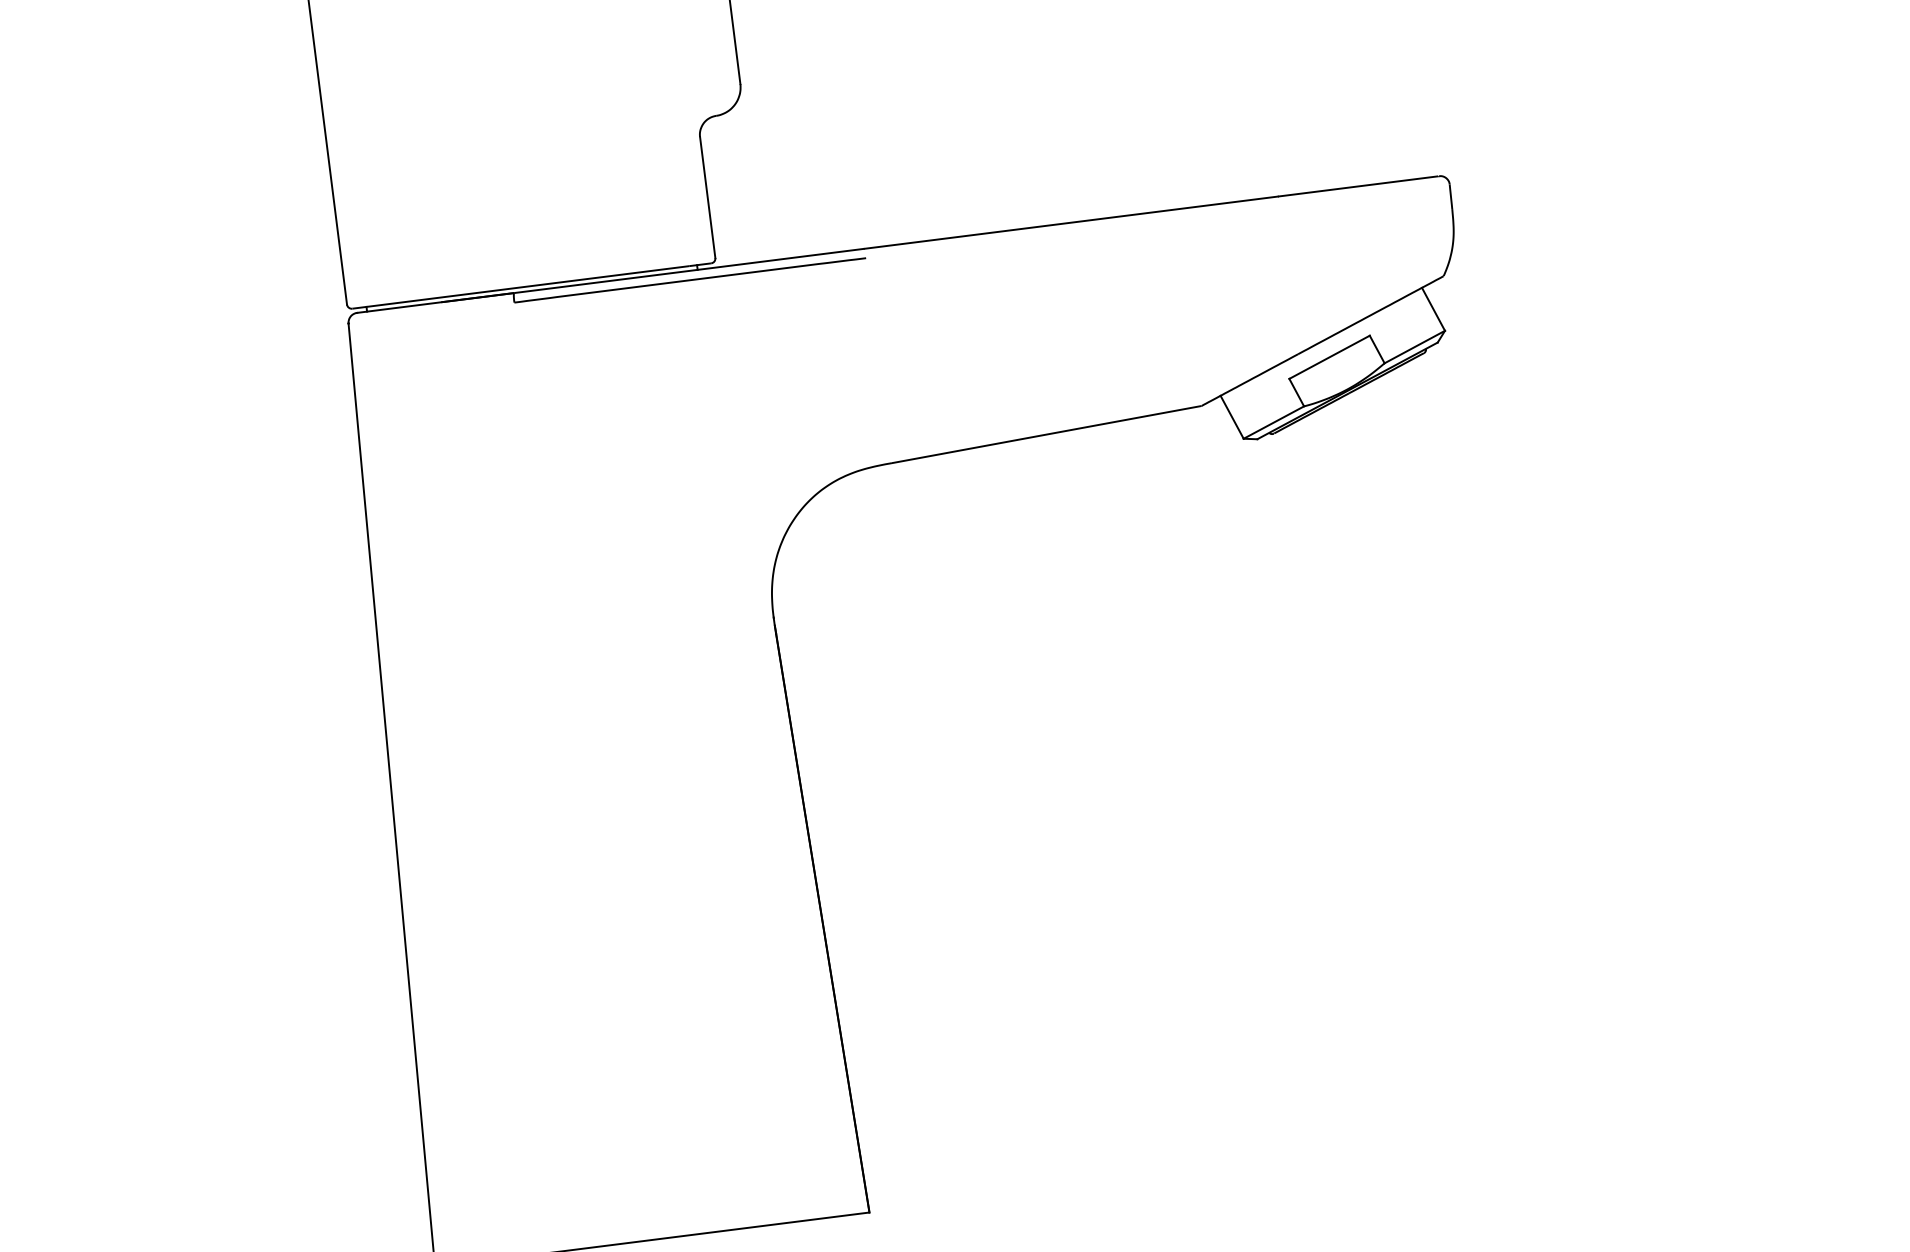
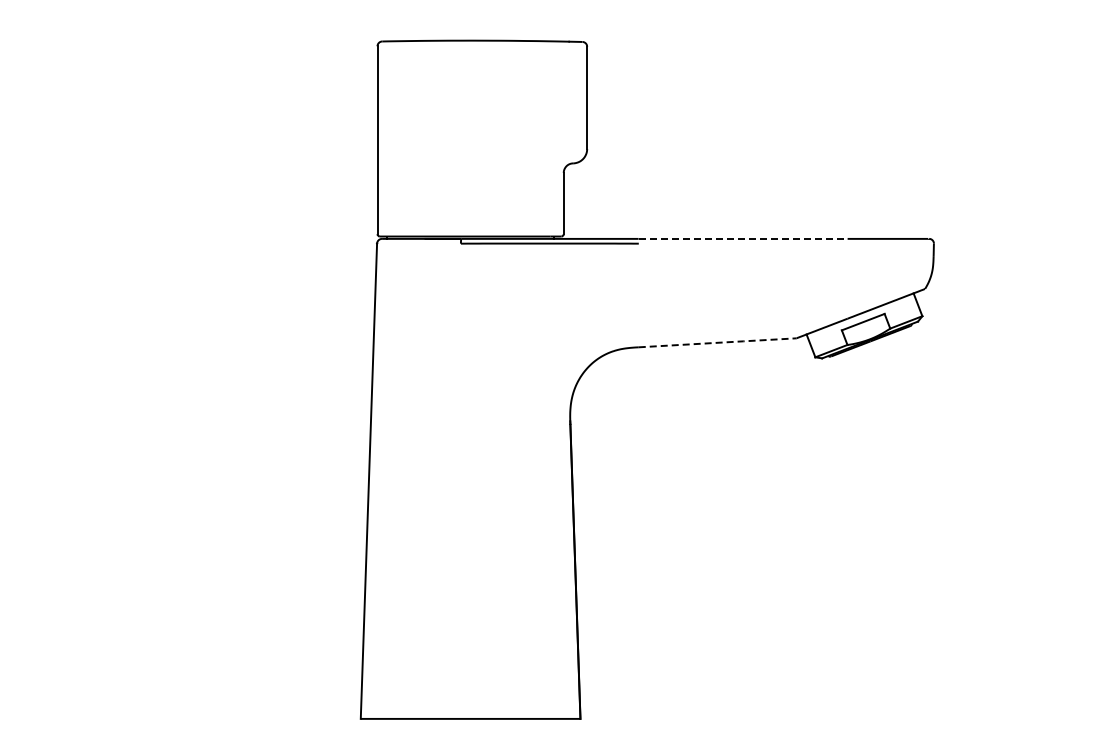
line: (1071, 221) -> (743, 238), solid -> dashed
line: (1048, 433) -> (718, 342), solid -> dashed

